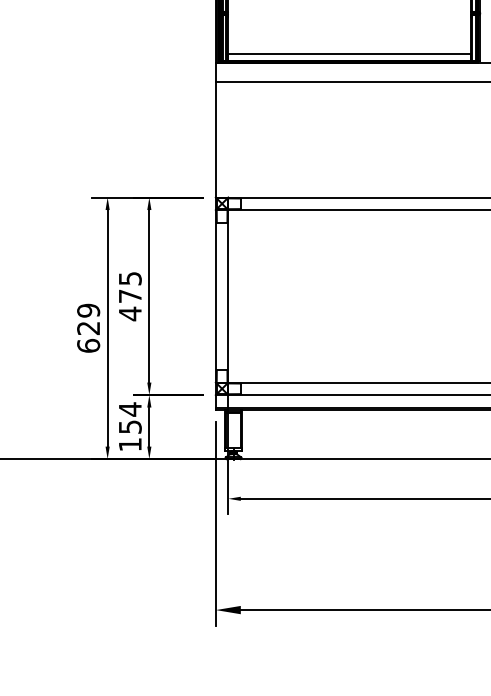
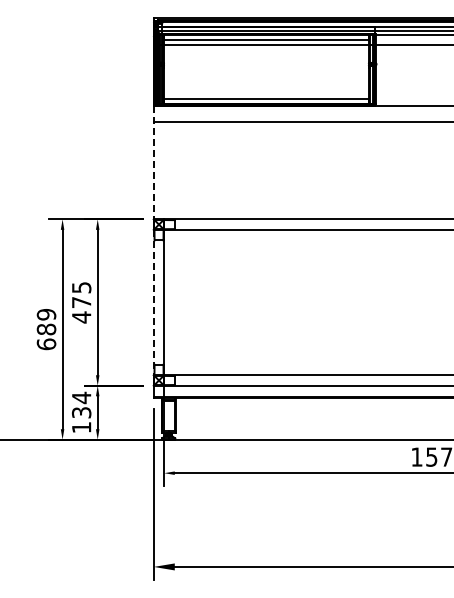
line: (215, 130) -> (153, 162), solid -> dashed
line: (215, 296) -> (153, 302), solid -> dashed
text: (88, 328) -> (46, 329), 629 -> 689
text: (128, 426) -> (80, 412), 154 -> 134

